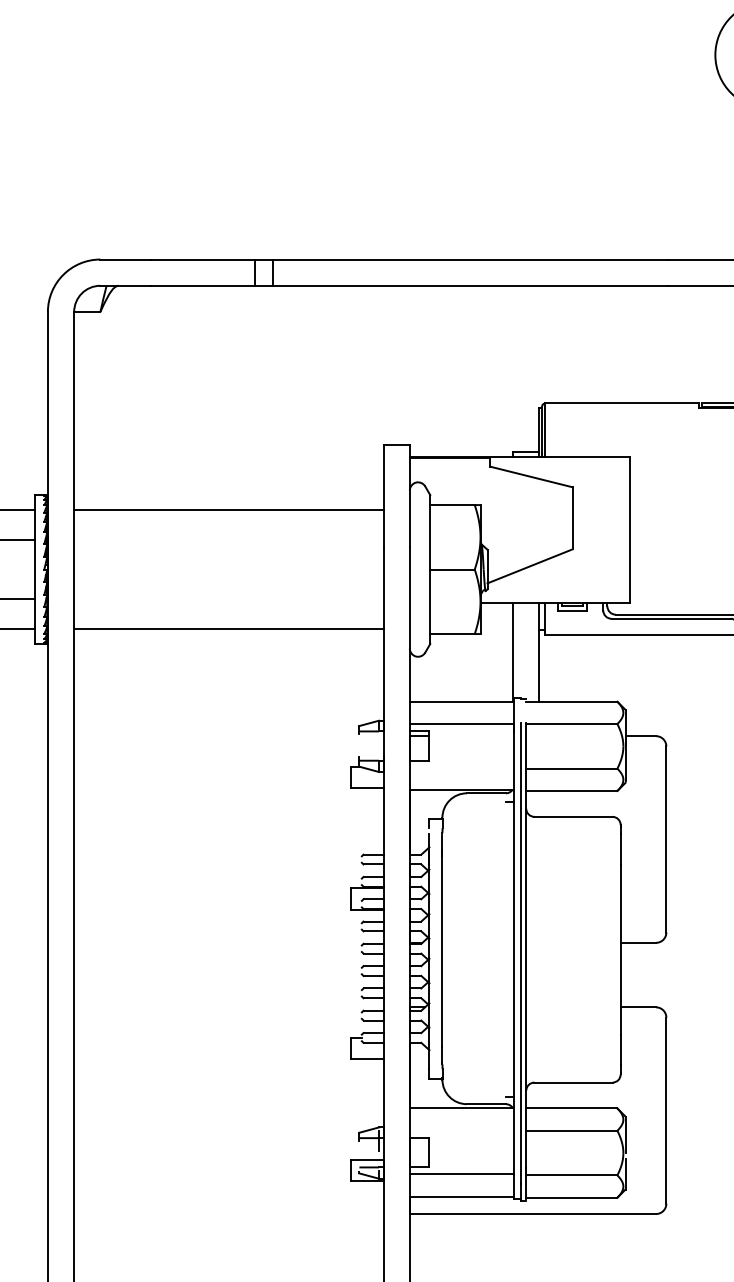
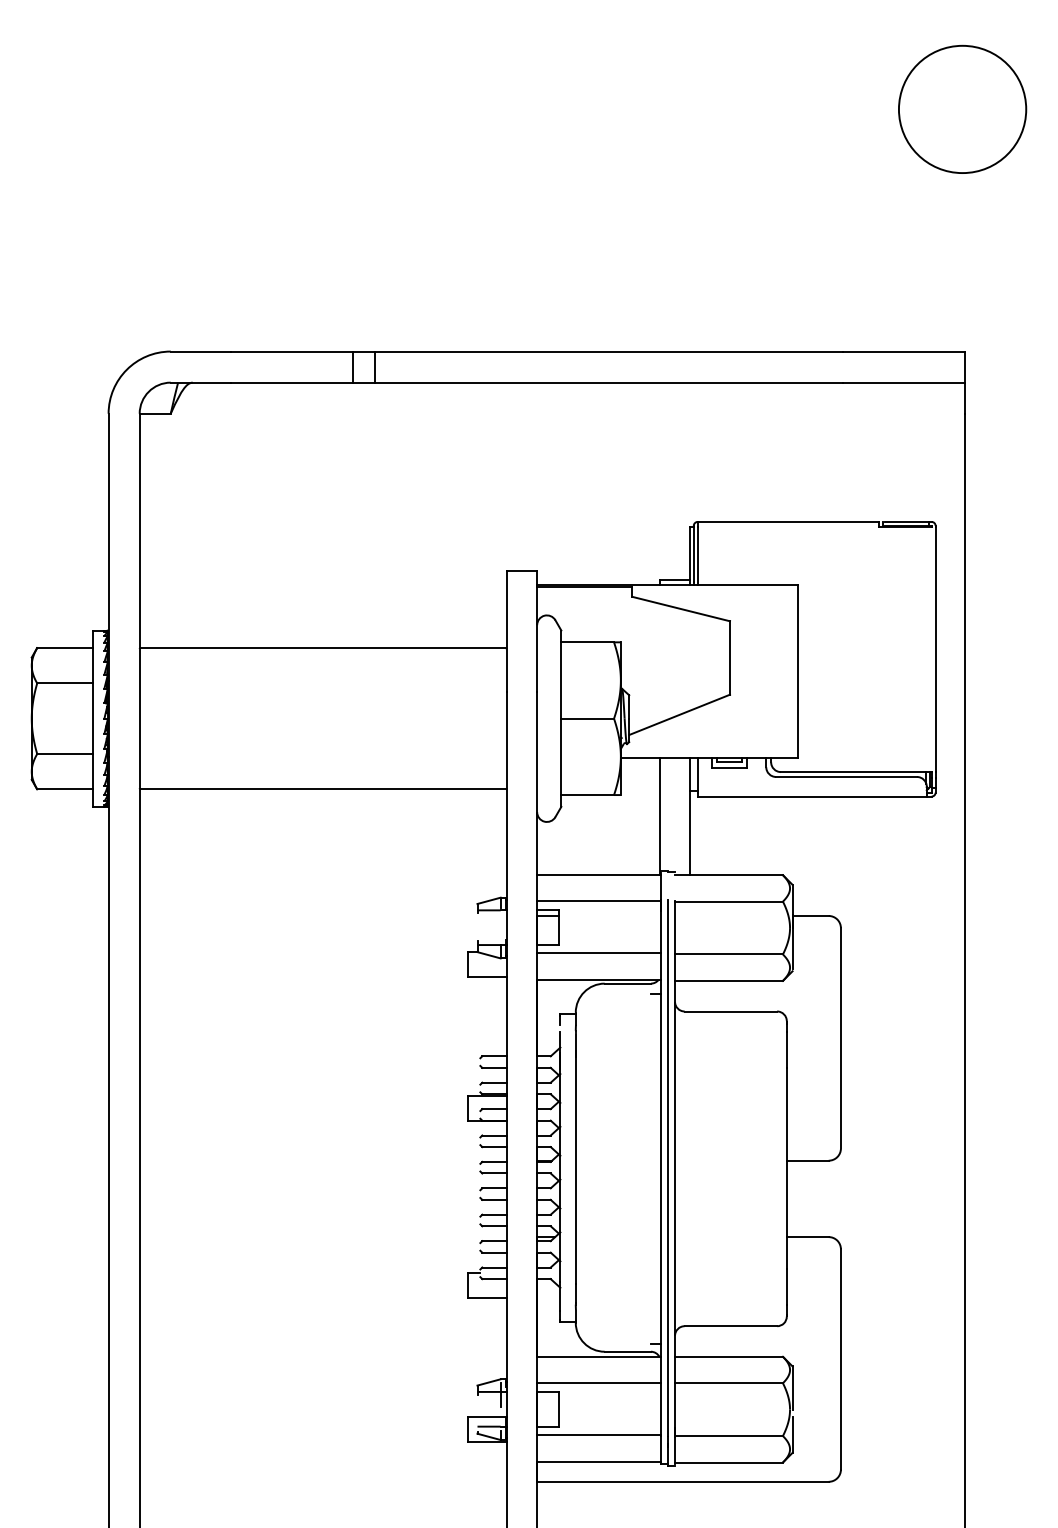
line: (461, 767) -> (598, 952), added
line: (461, 1130) -> (598, 1382), added

